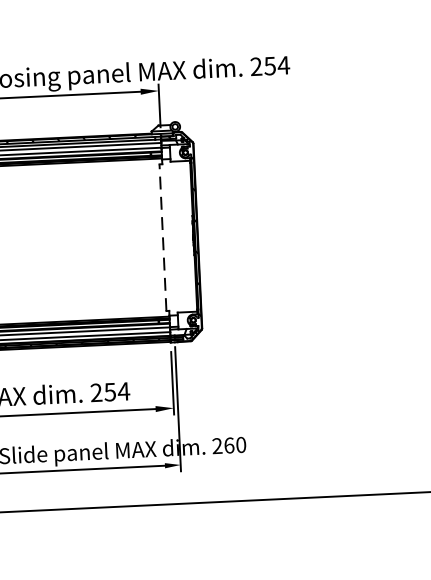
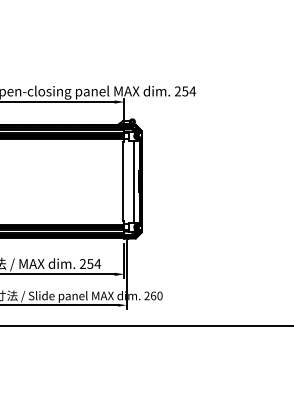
line: (182, 236) -> (133, 181), added
line: (162, 237) -> (122, 181), dashed -> solid

